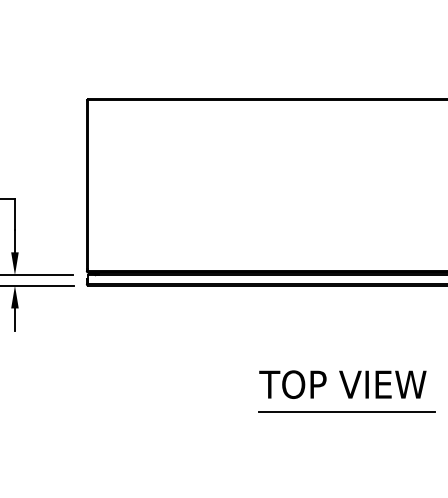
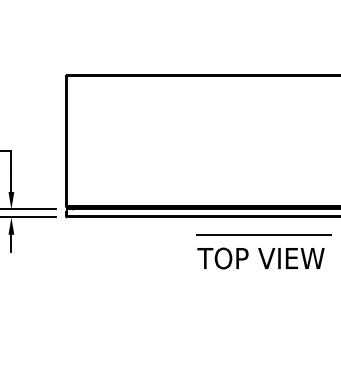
text: (342, 384) -> (260, 258), moved
line: (346, 411) -> (263, 234), moved

